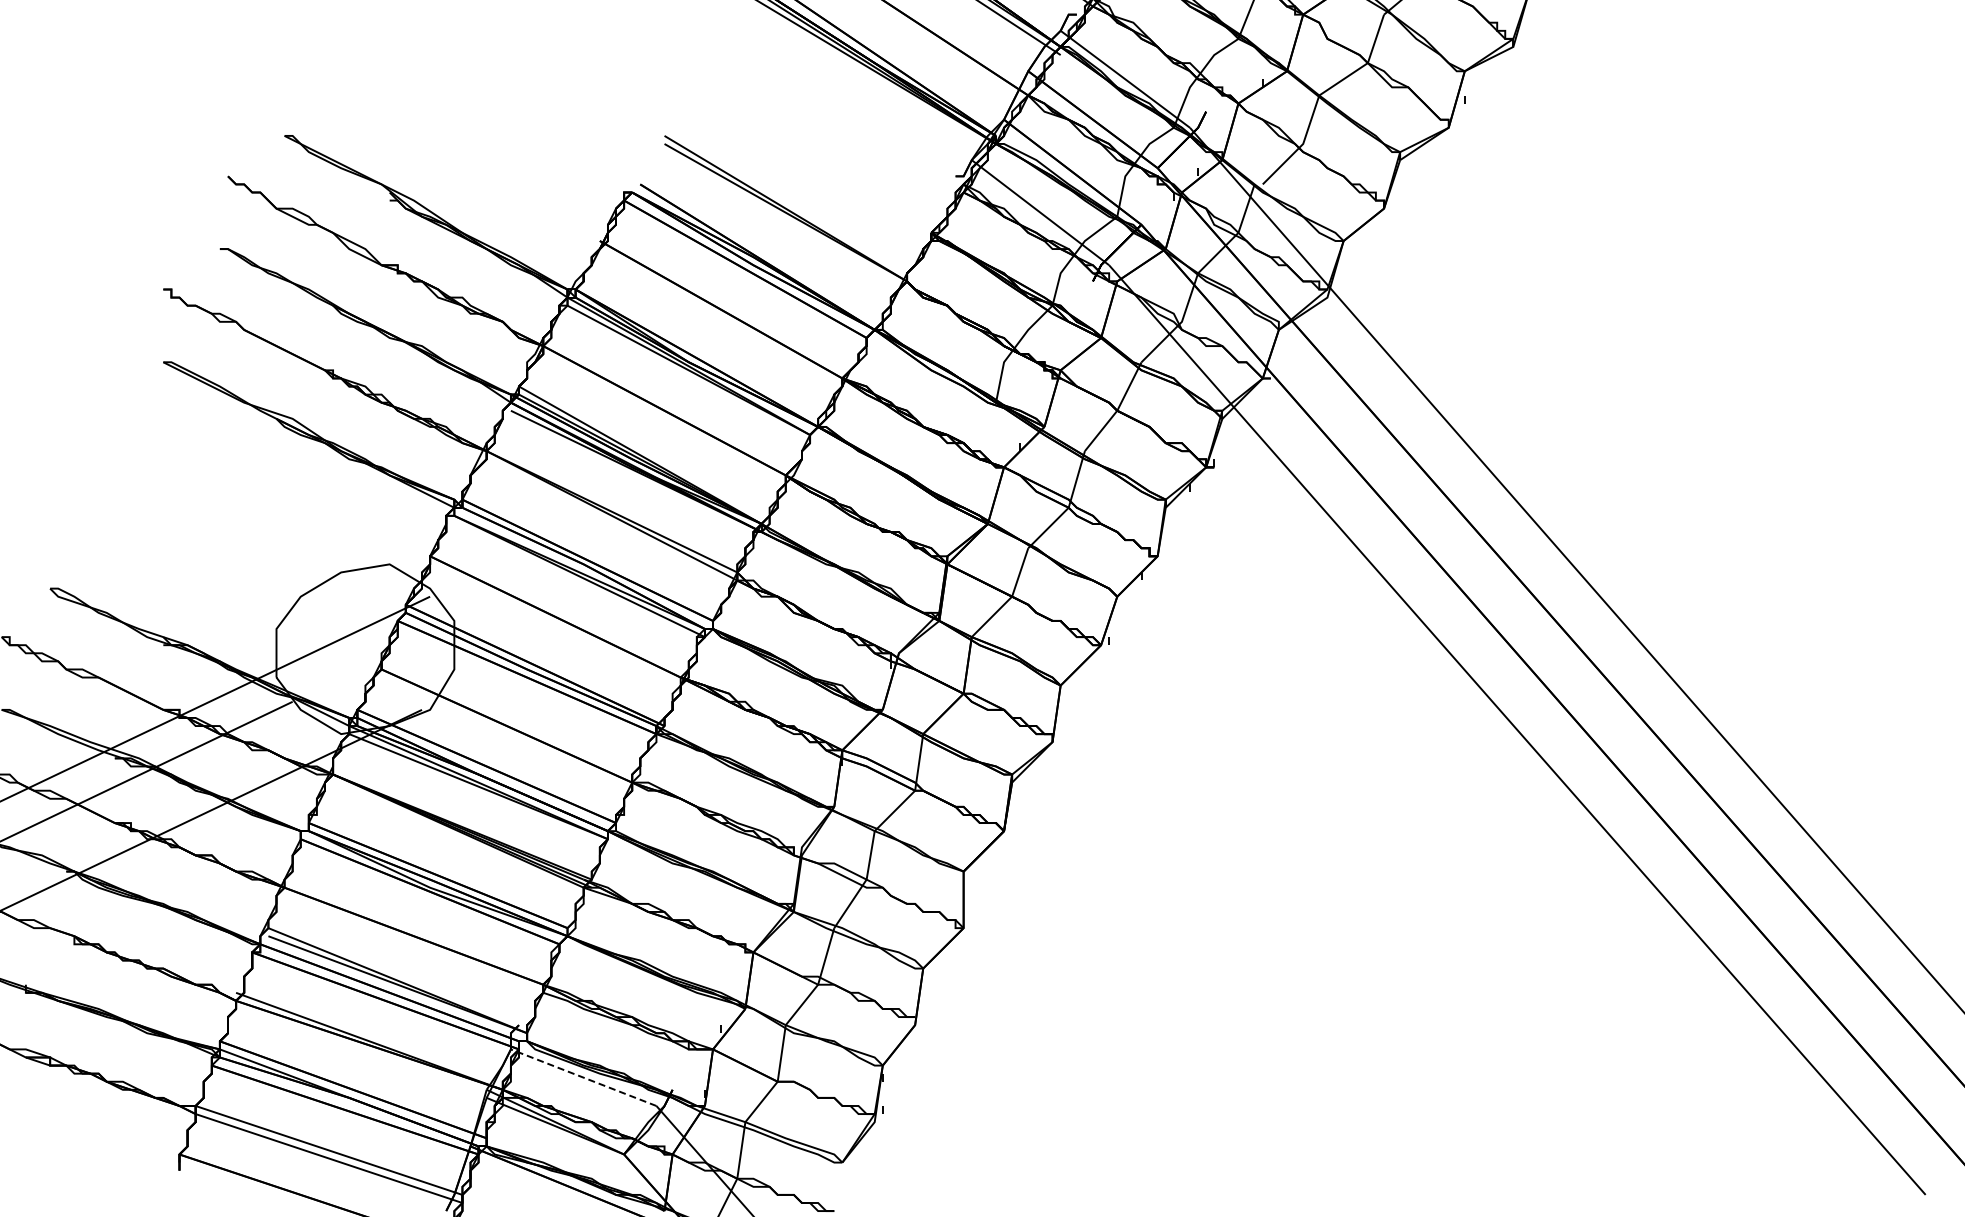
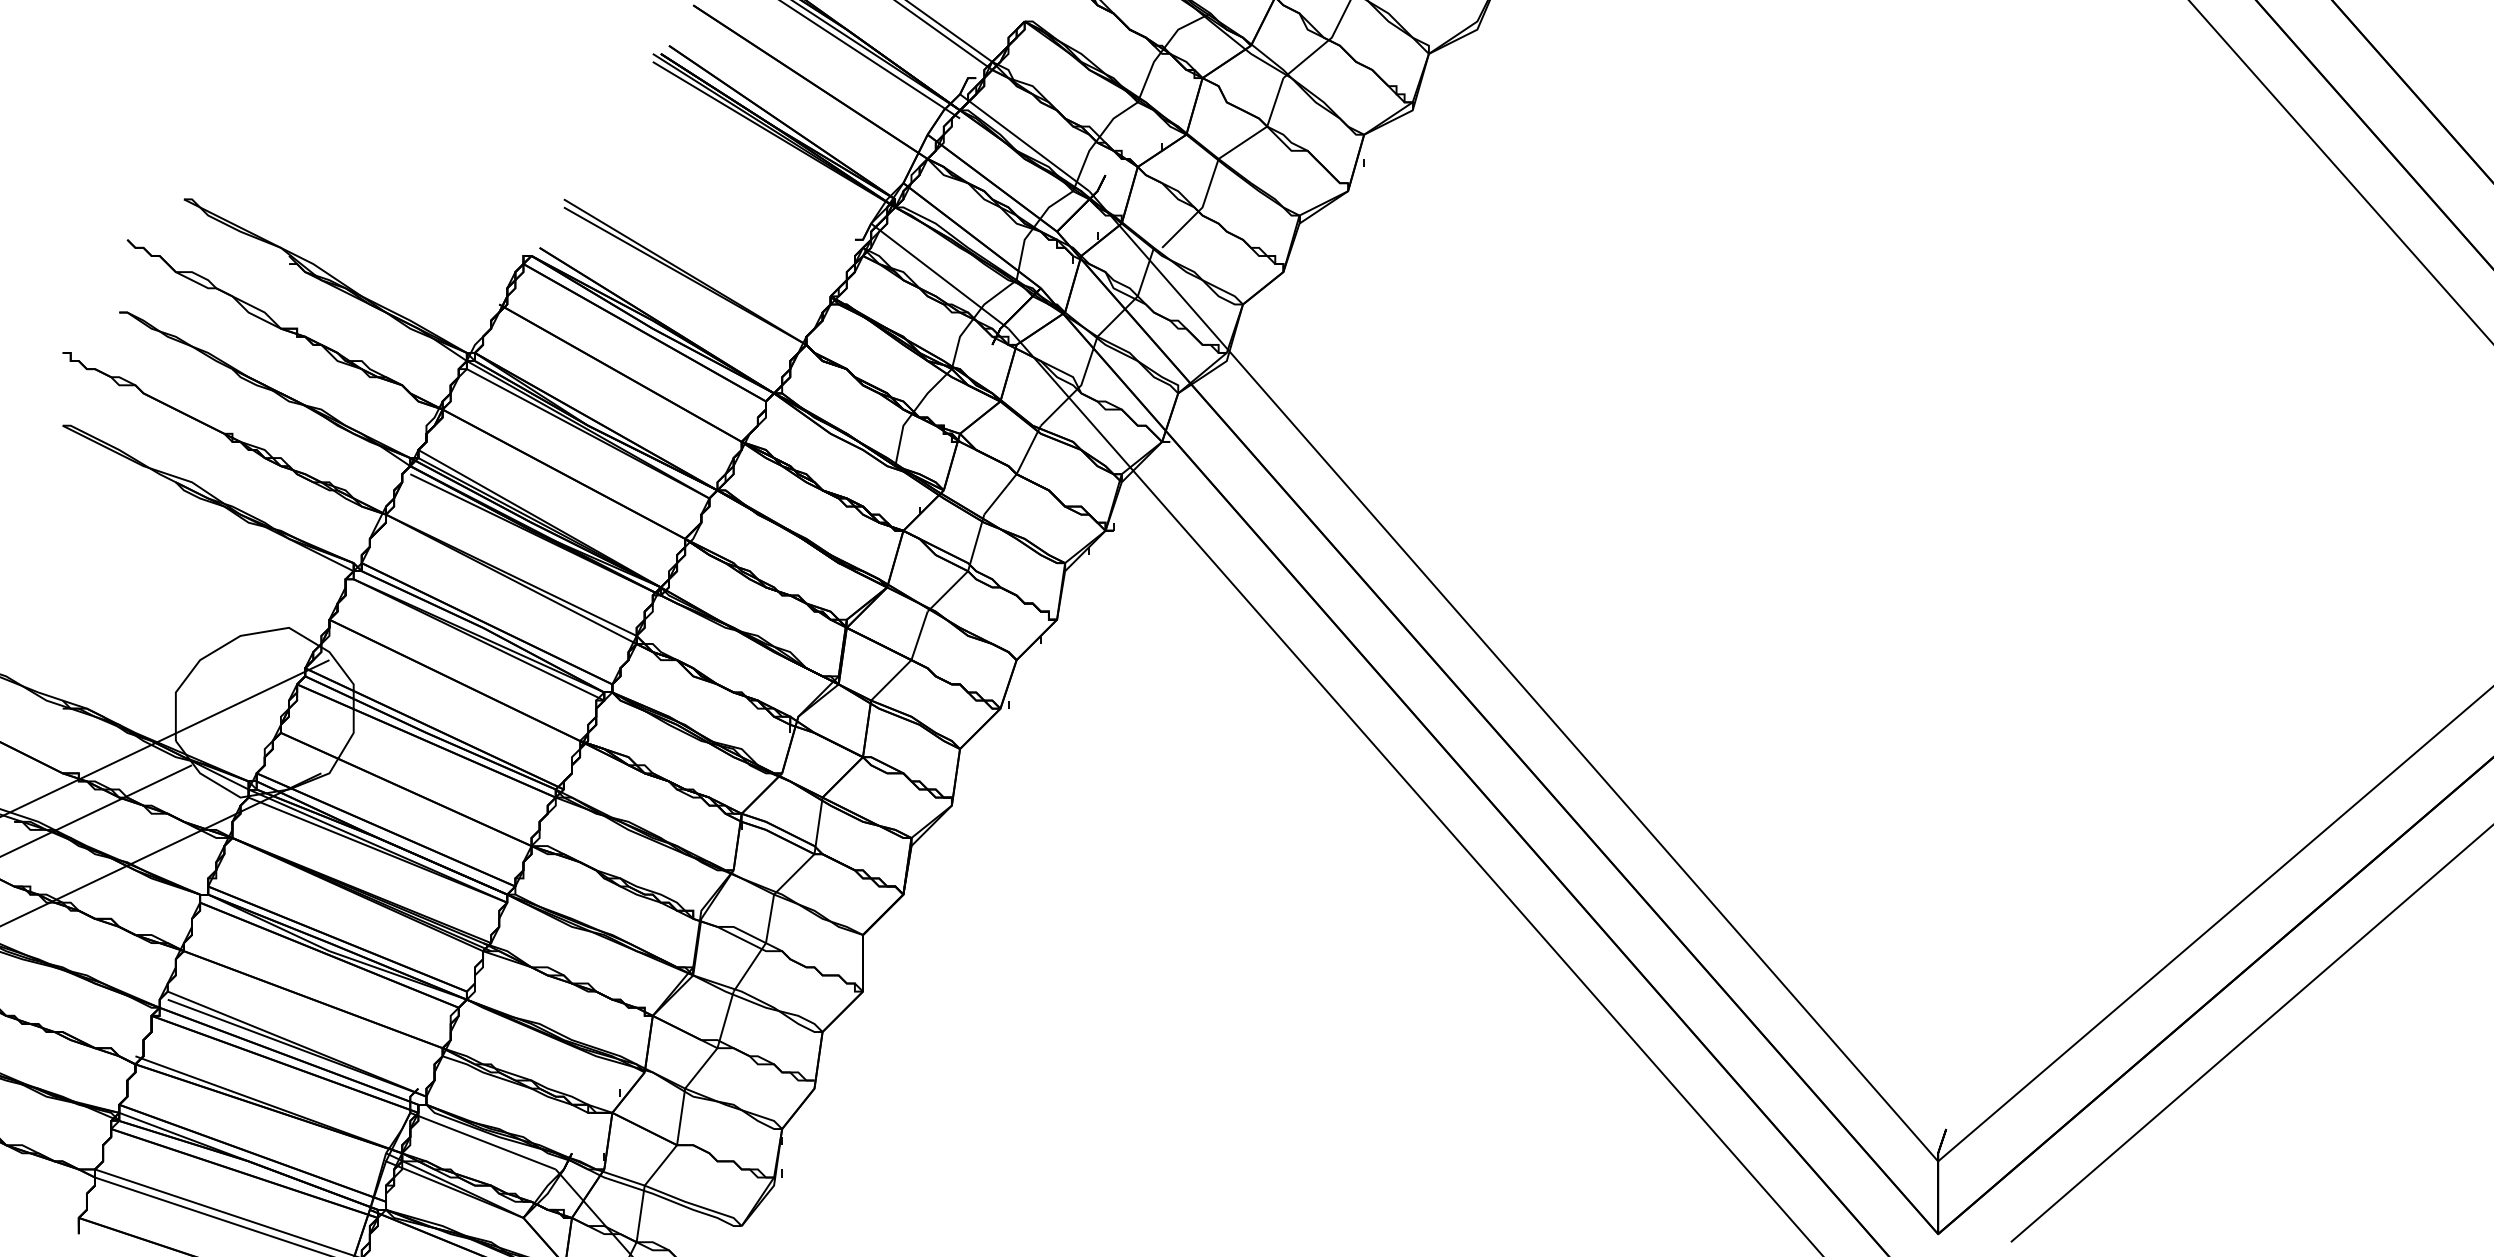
line: (583, 1077) -> (482, 1140), dashed -> solid

